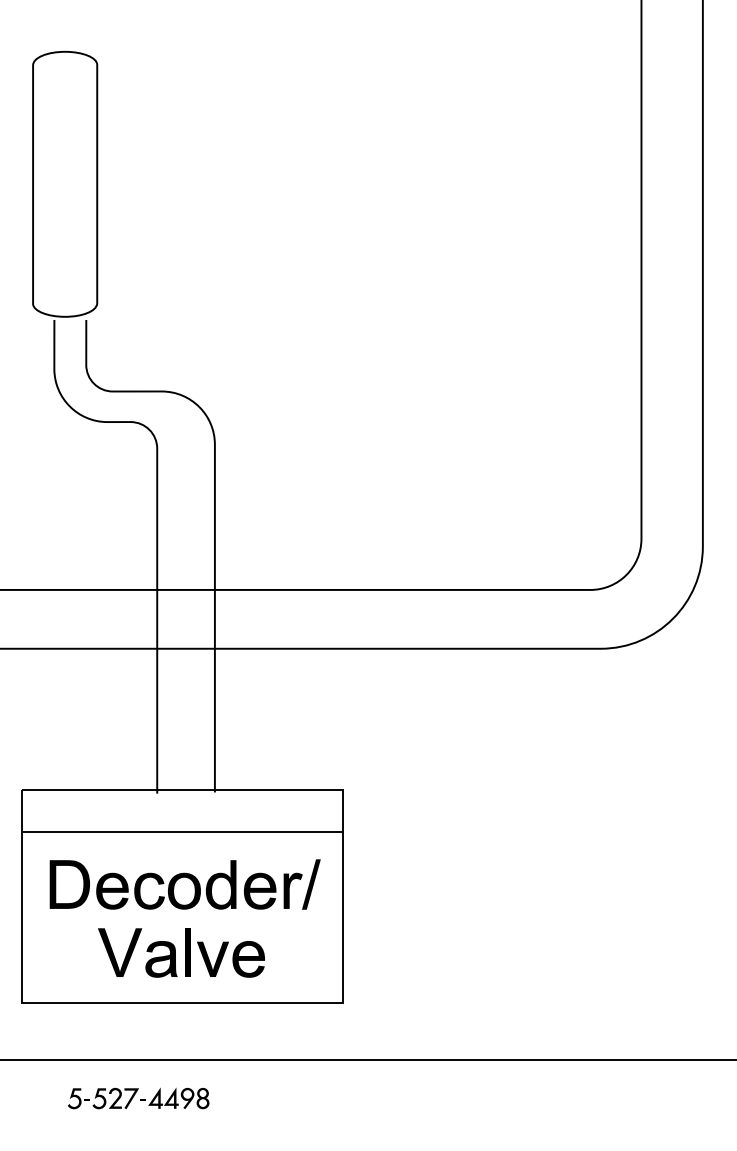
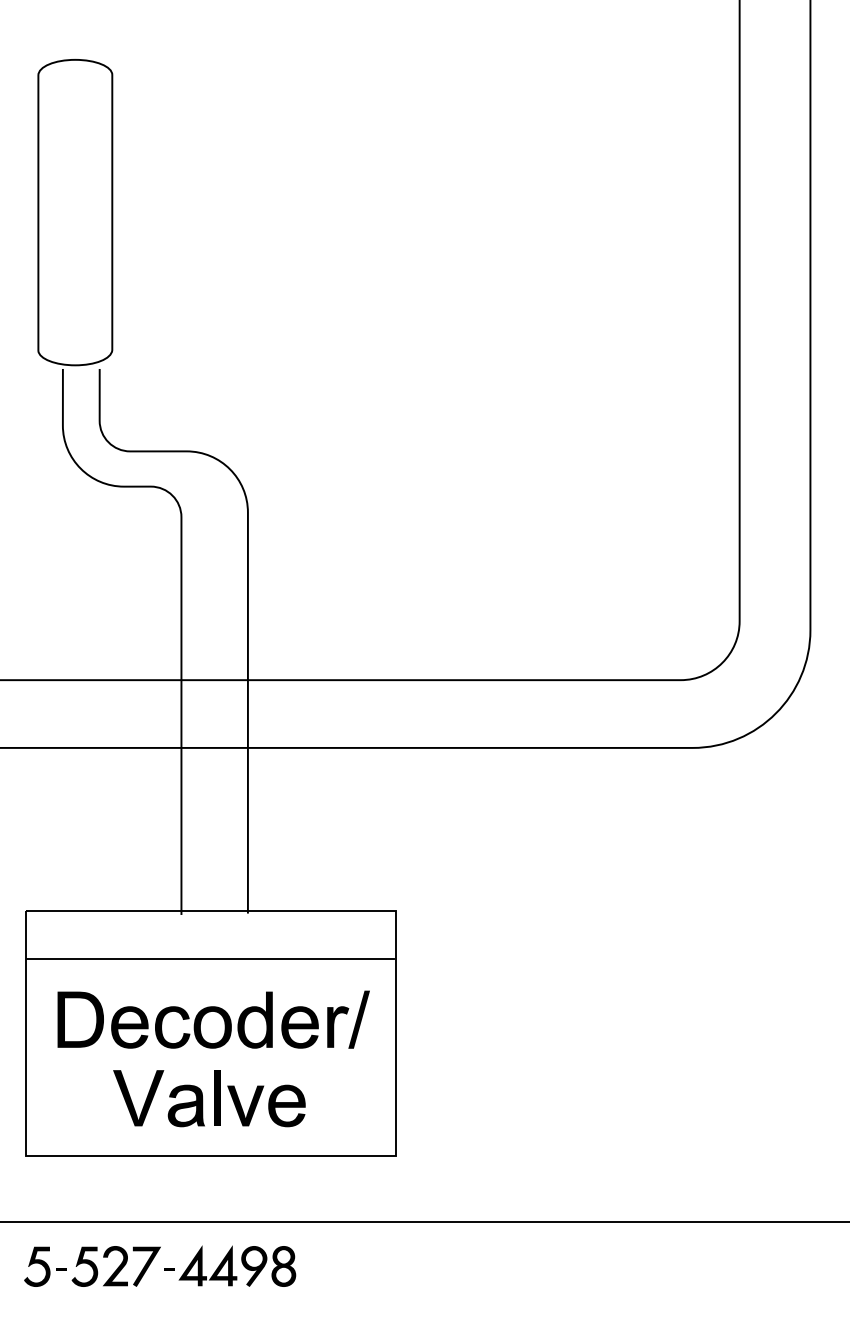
part: (138, 1098) -> (159, 1266), size x1.67

